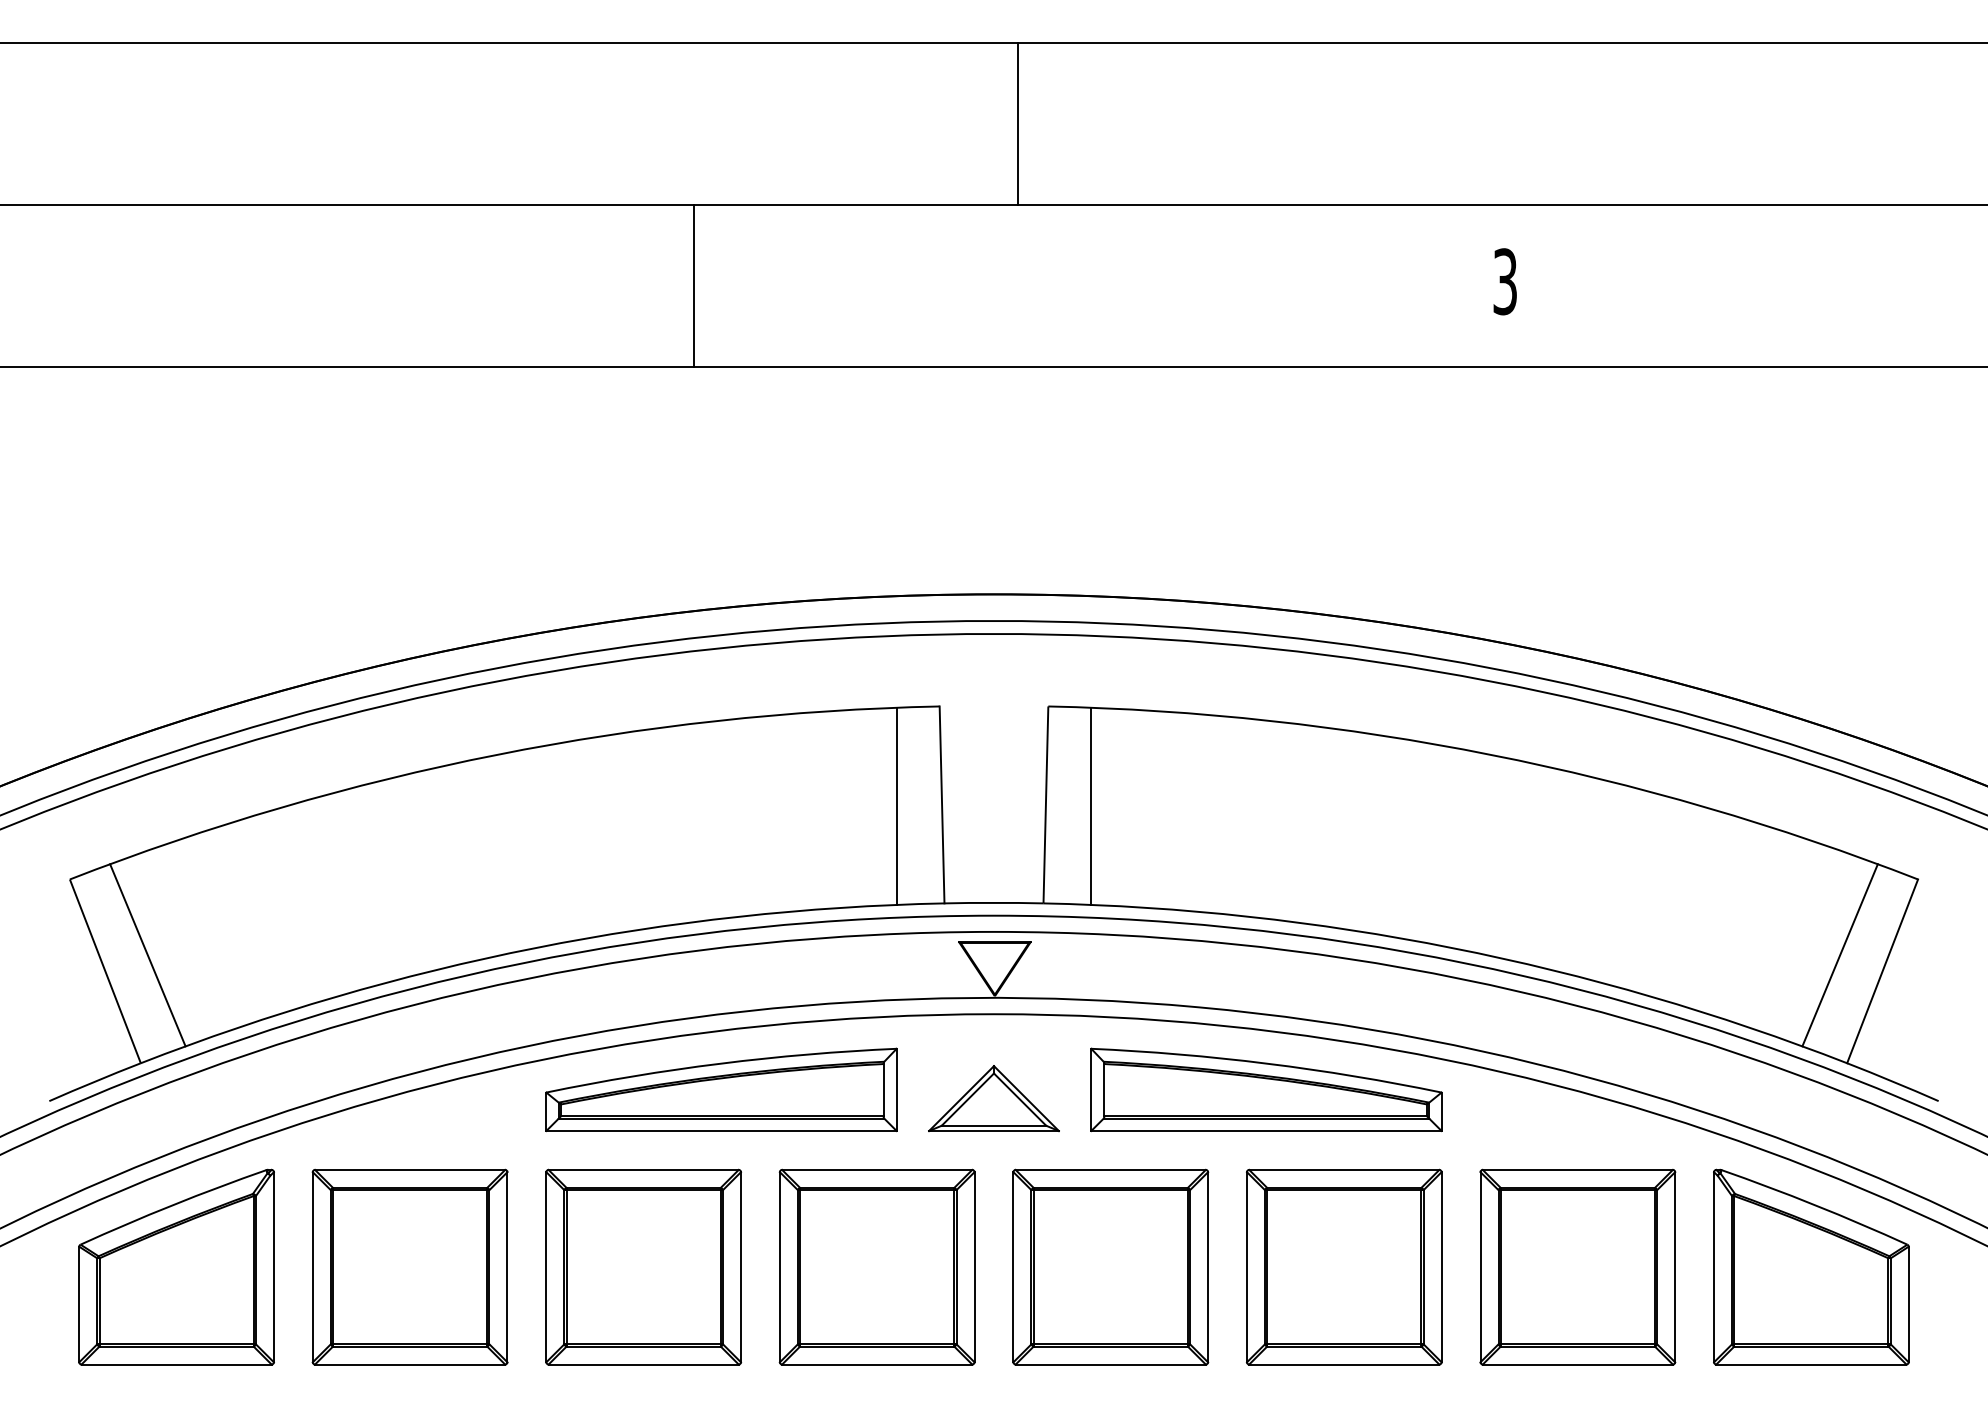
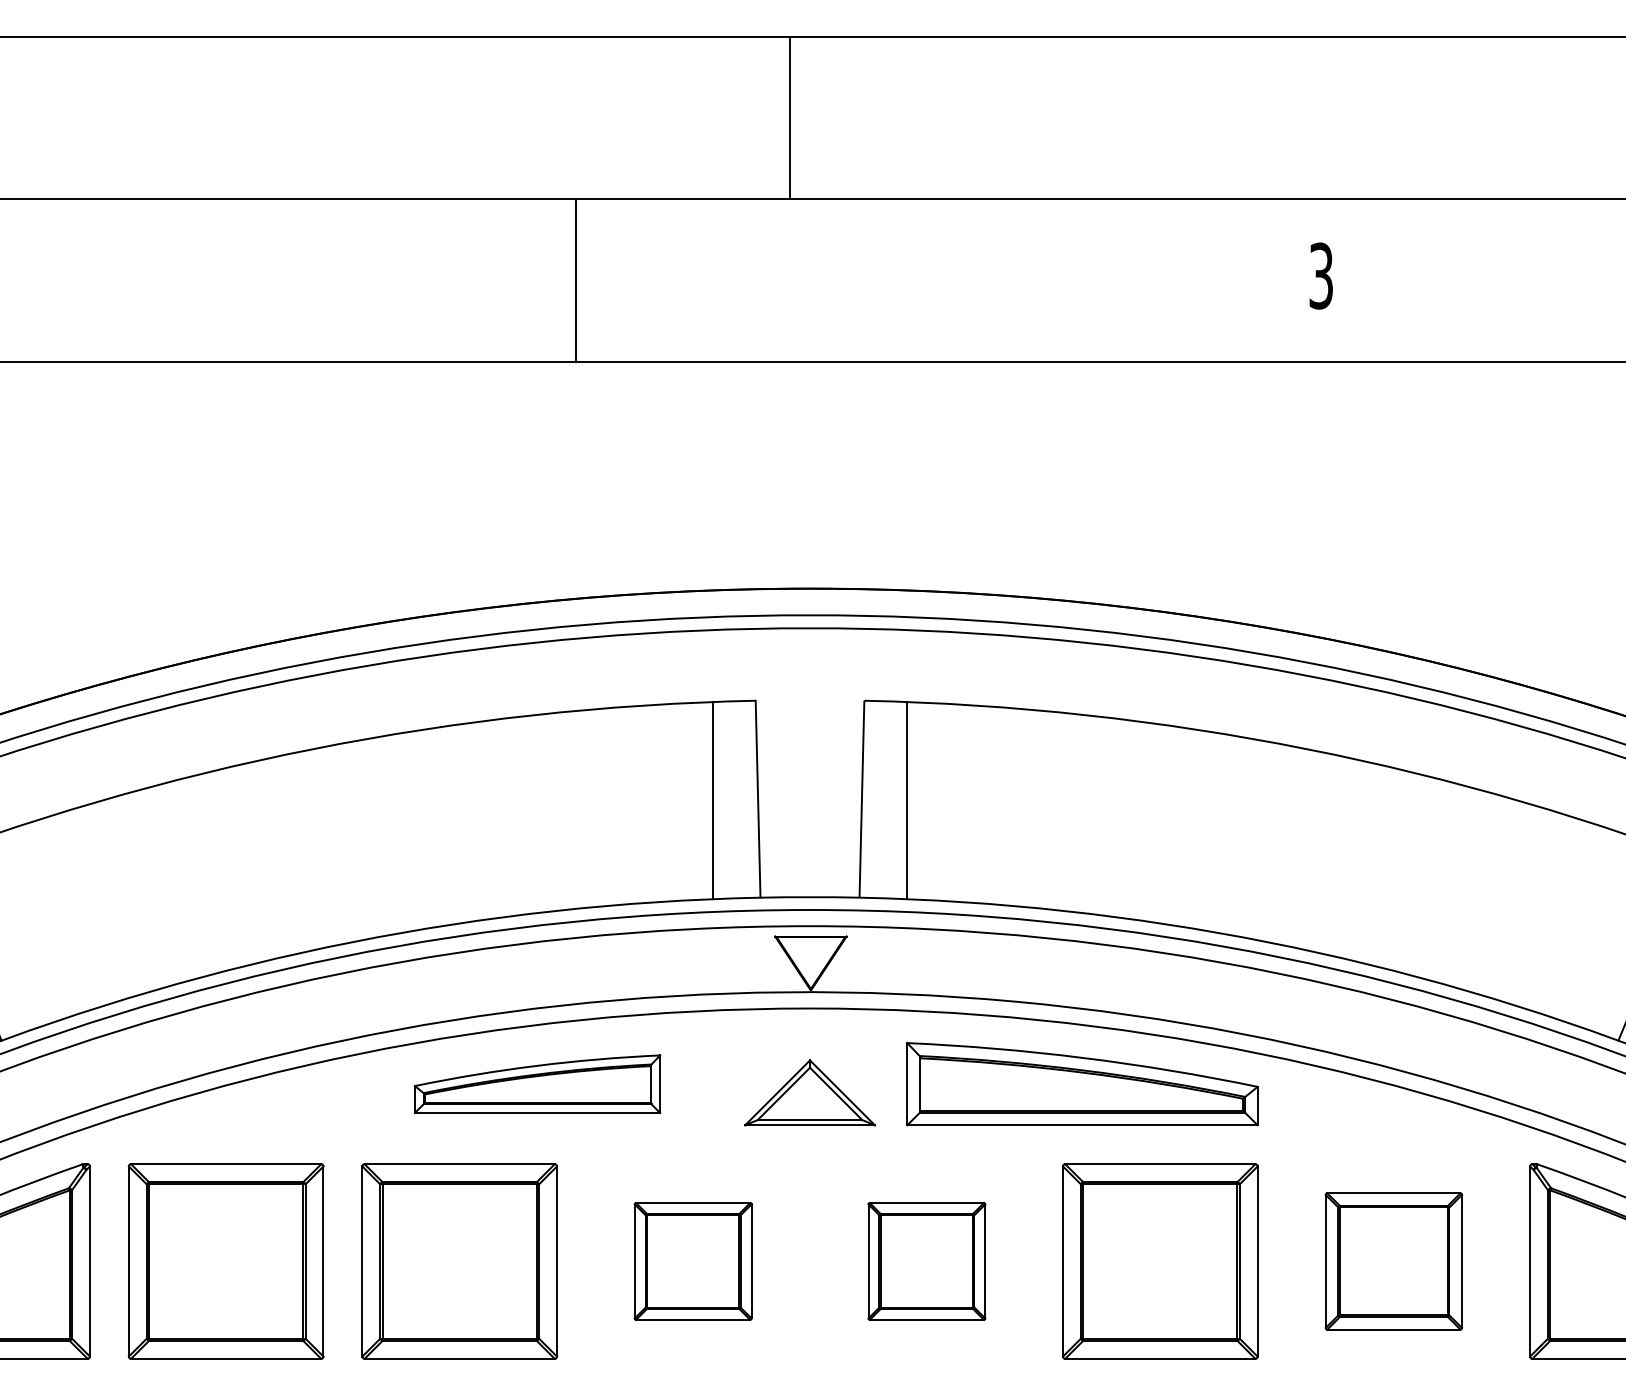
line: (1018, 123) -> (790, 117), moved
line: (693, 286) -> (575, 280), moved
part: (721, 1089) -> (537, 1083), size x0.7
part: (876, 1266) -> (692, 1260), size x0.6
part: (1110, 1266) -> (926, 1260), size x0.6
part: (1577, 1266) -> (1393, 1260), size x0.7

